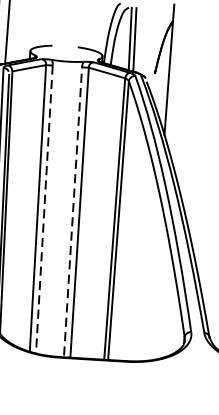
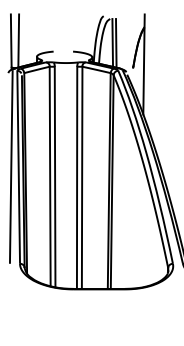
line: (44, 210) -> (55, 177), dashed -> solid
line: (73, 210) -> (77, 176), dashed -> solid

